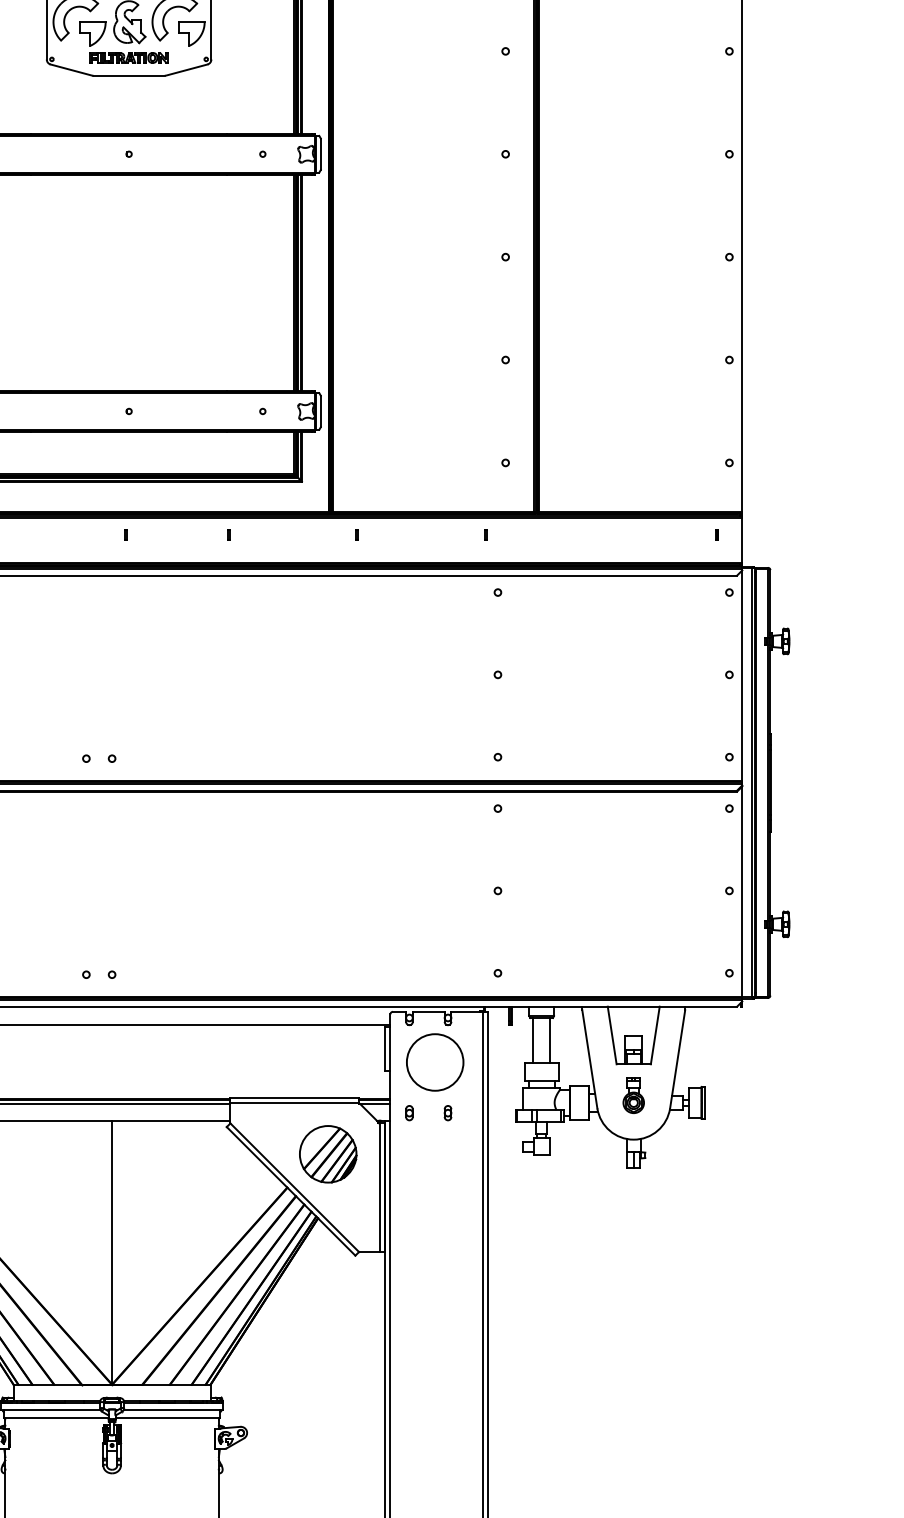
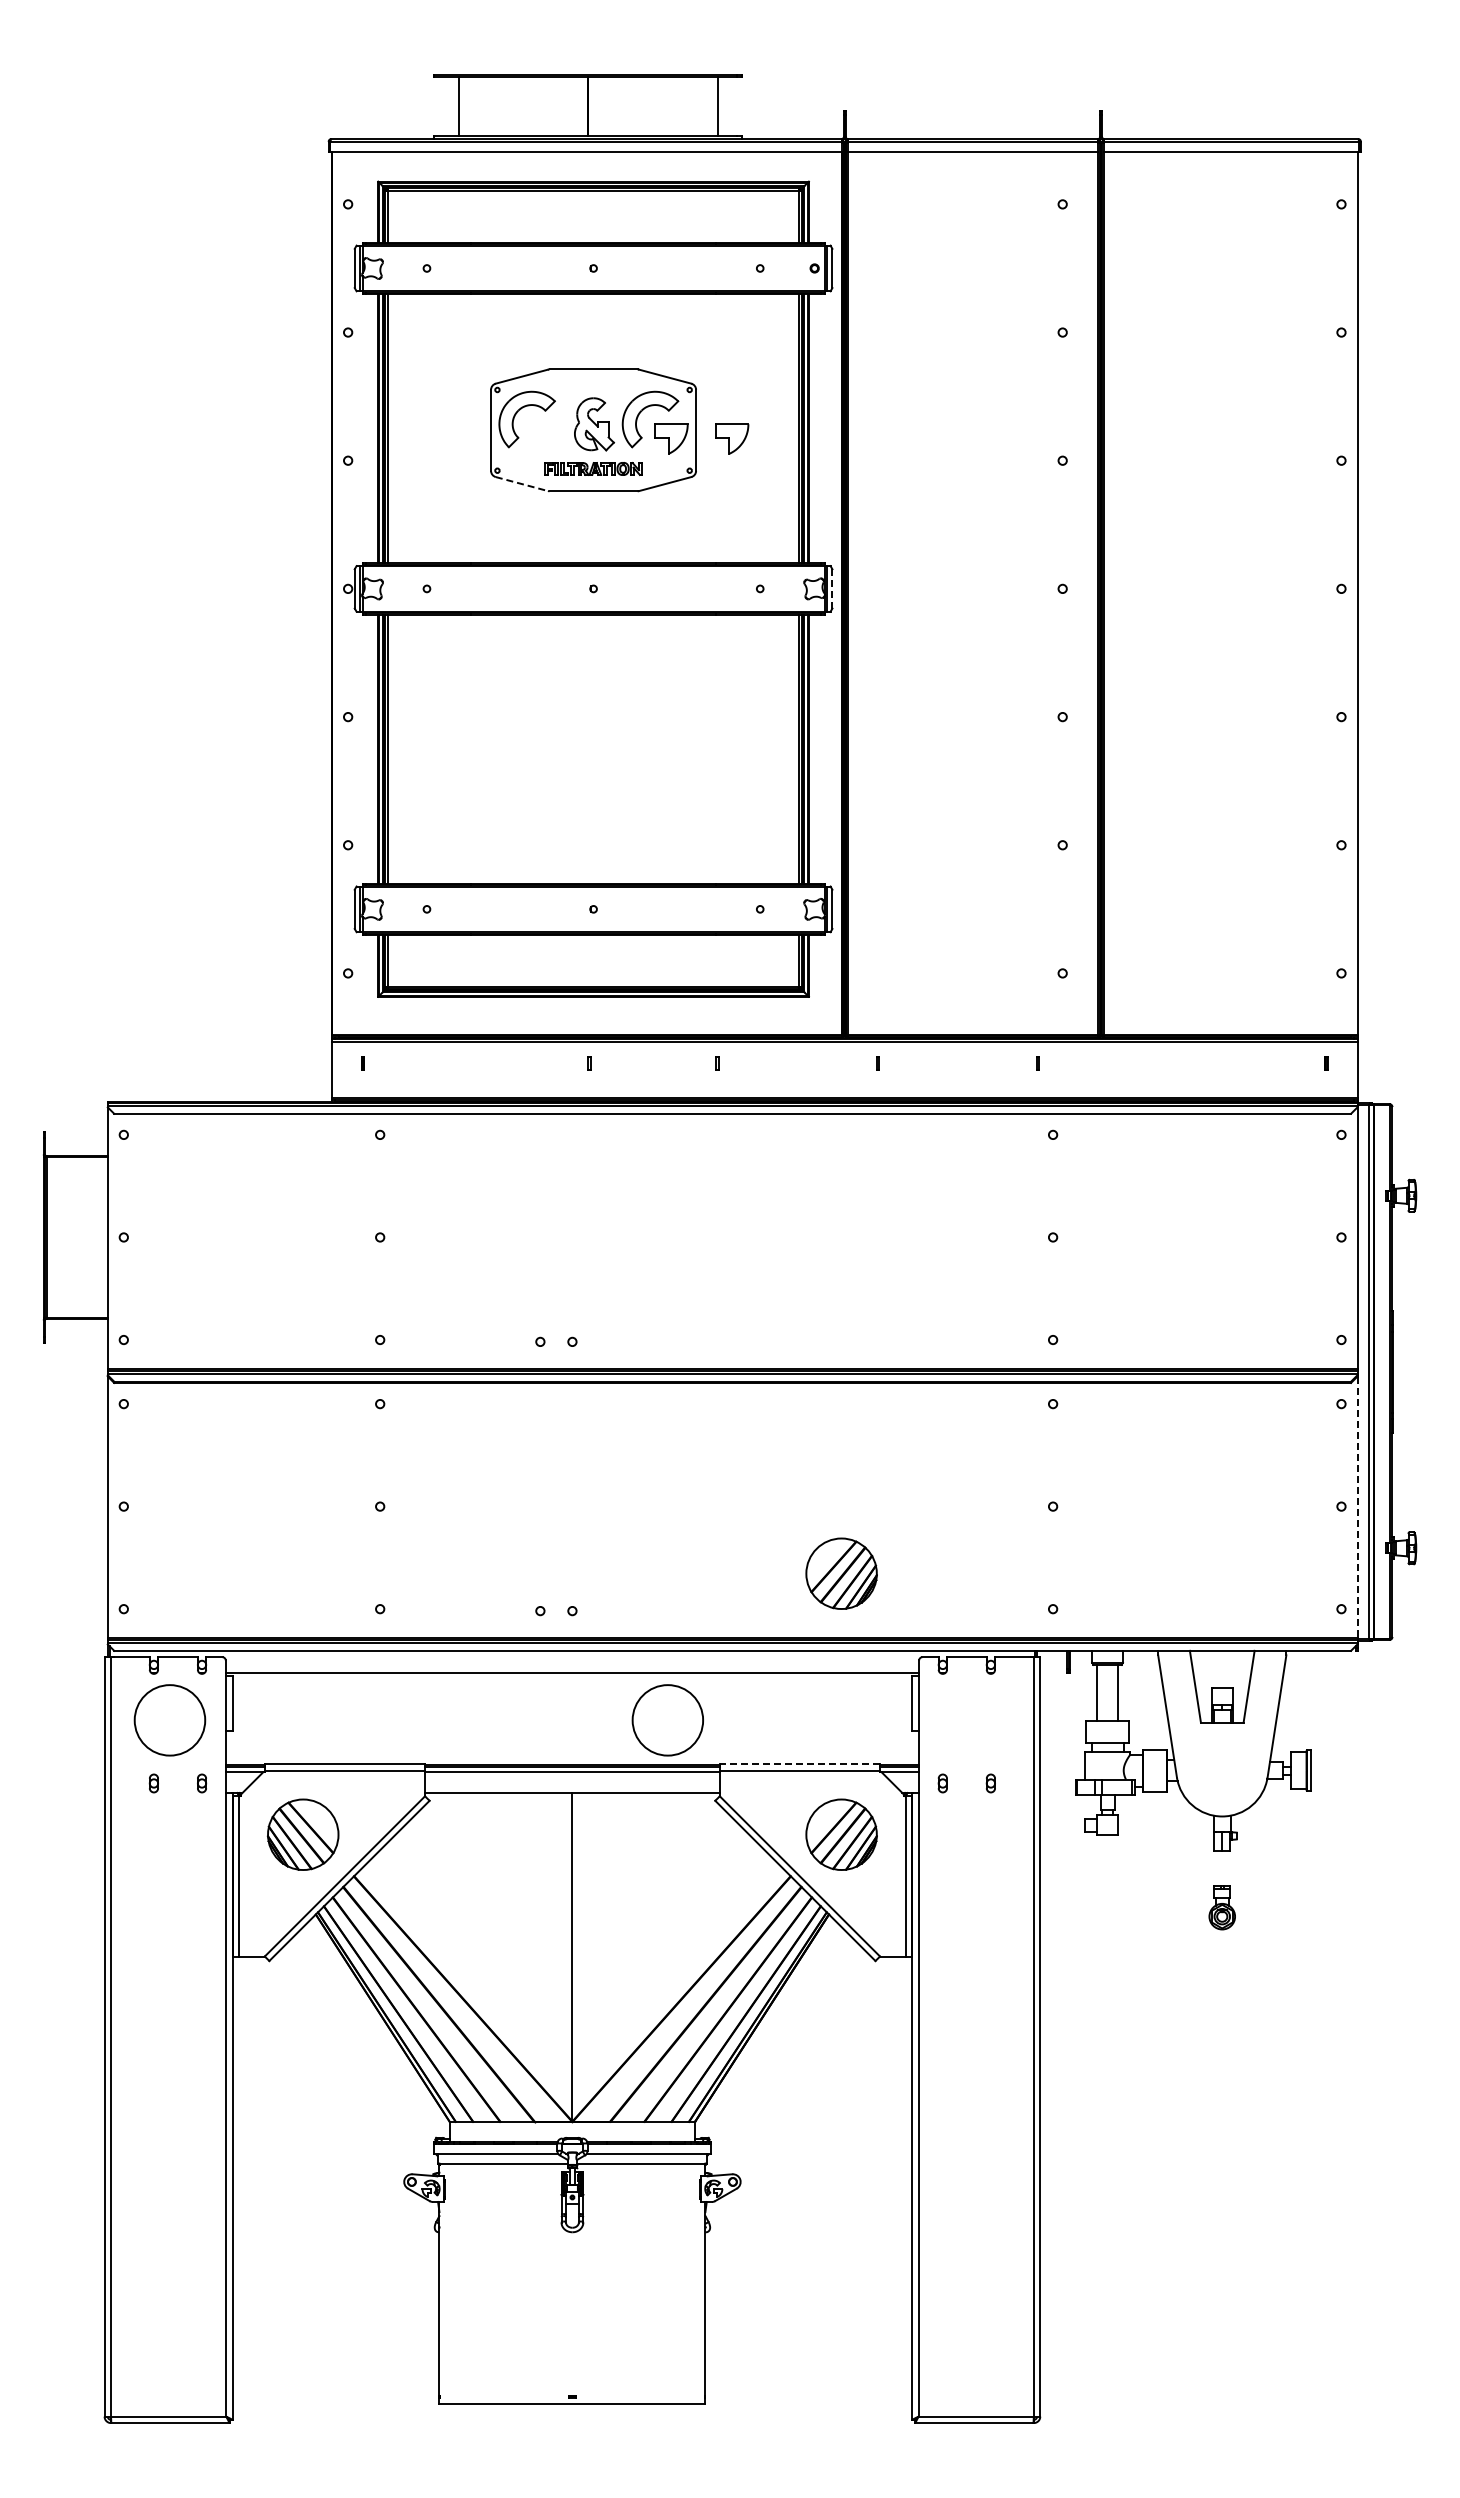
part: (92, 33) -> (732, 438), moved
line: (71, 70) -> (521, 484), solid -> dashed
line: (320, 153) -> (832, 588), solid -> dashed
line: (742, 891) -> (1357, 1507), solid -> dashed
part: (328, 944) -> (841, 1573), added
circle: (434, 1062) -> (667, 1720), moved
part: (633, 1095) -> (1221, 1907), moved
line: (294, 1097) -> (799, 1764), solid -> dashed

